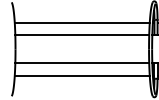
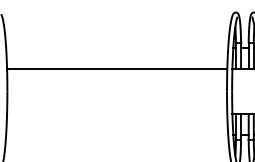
line: (81, 22) -> (115, 47), removed
line: (82, 63) -> (117, 114), removed
line: (81, 75) -> (115, 134), removed

